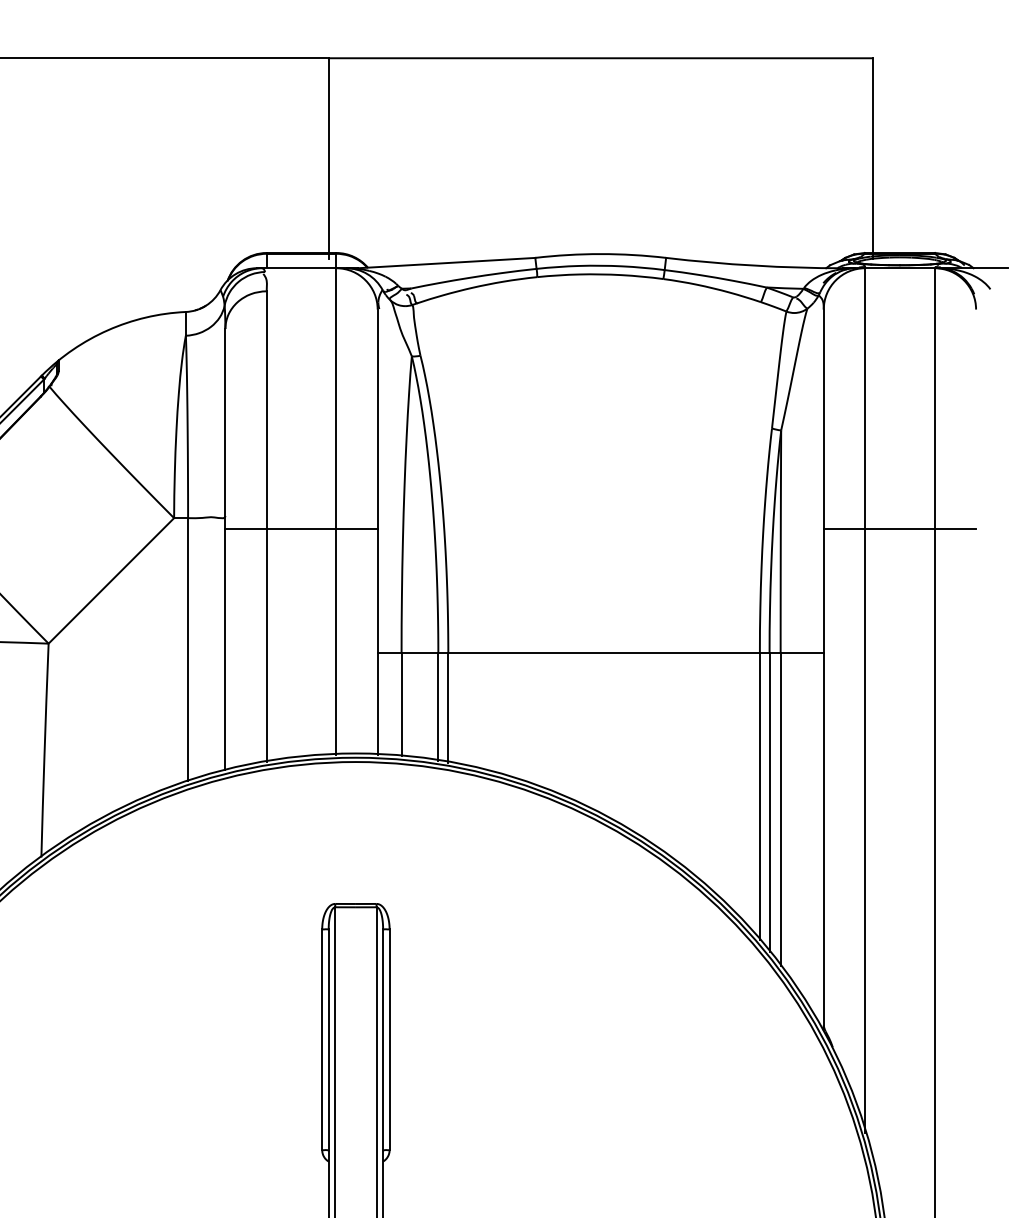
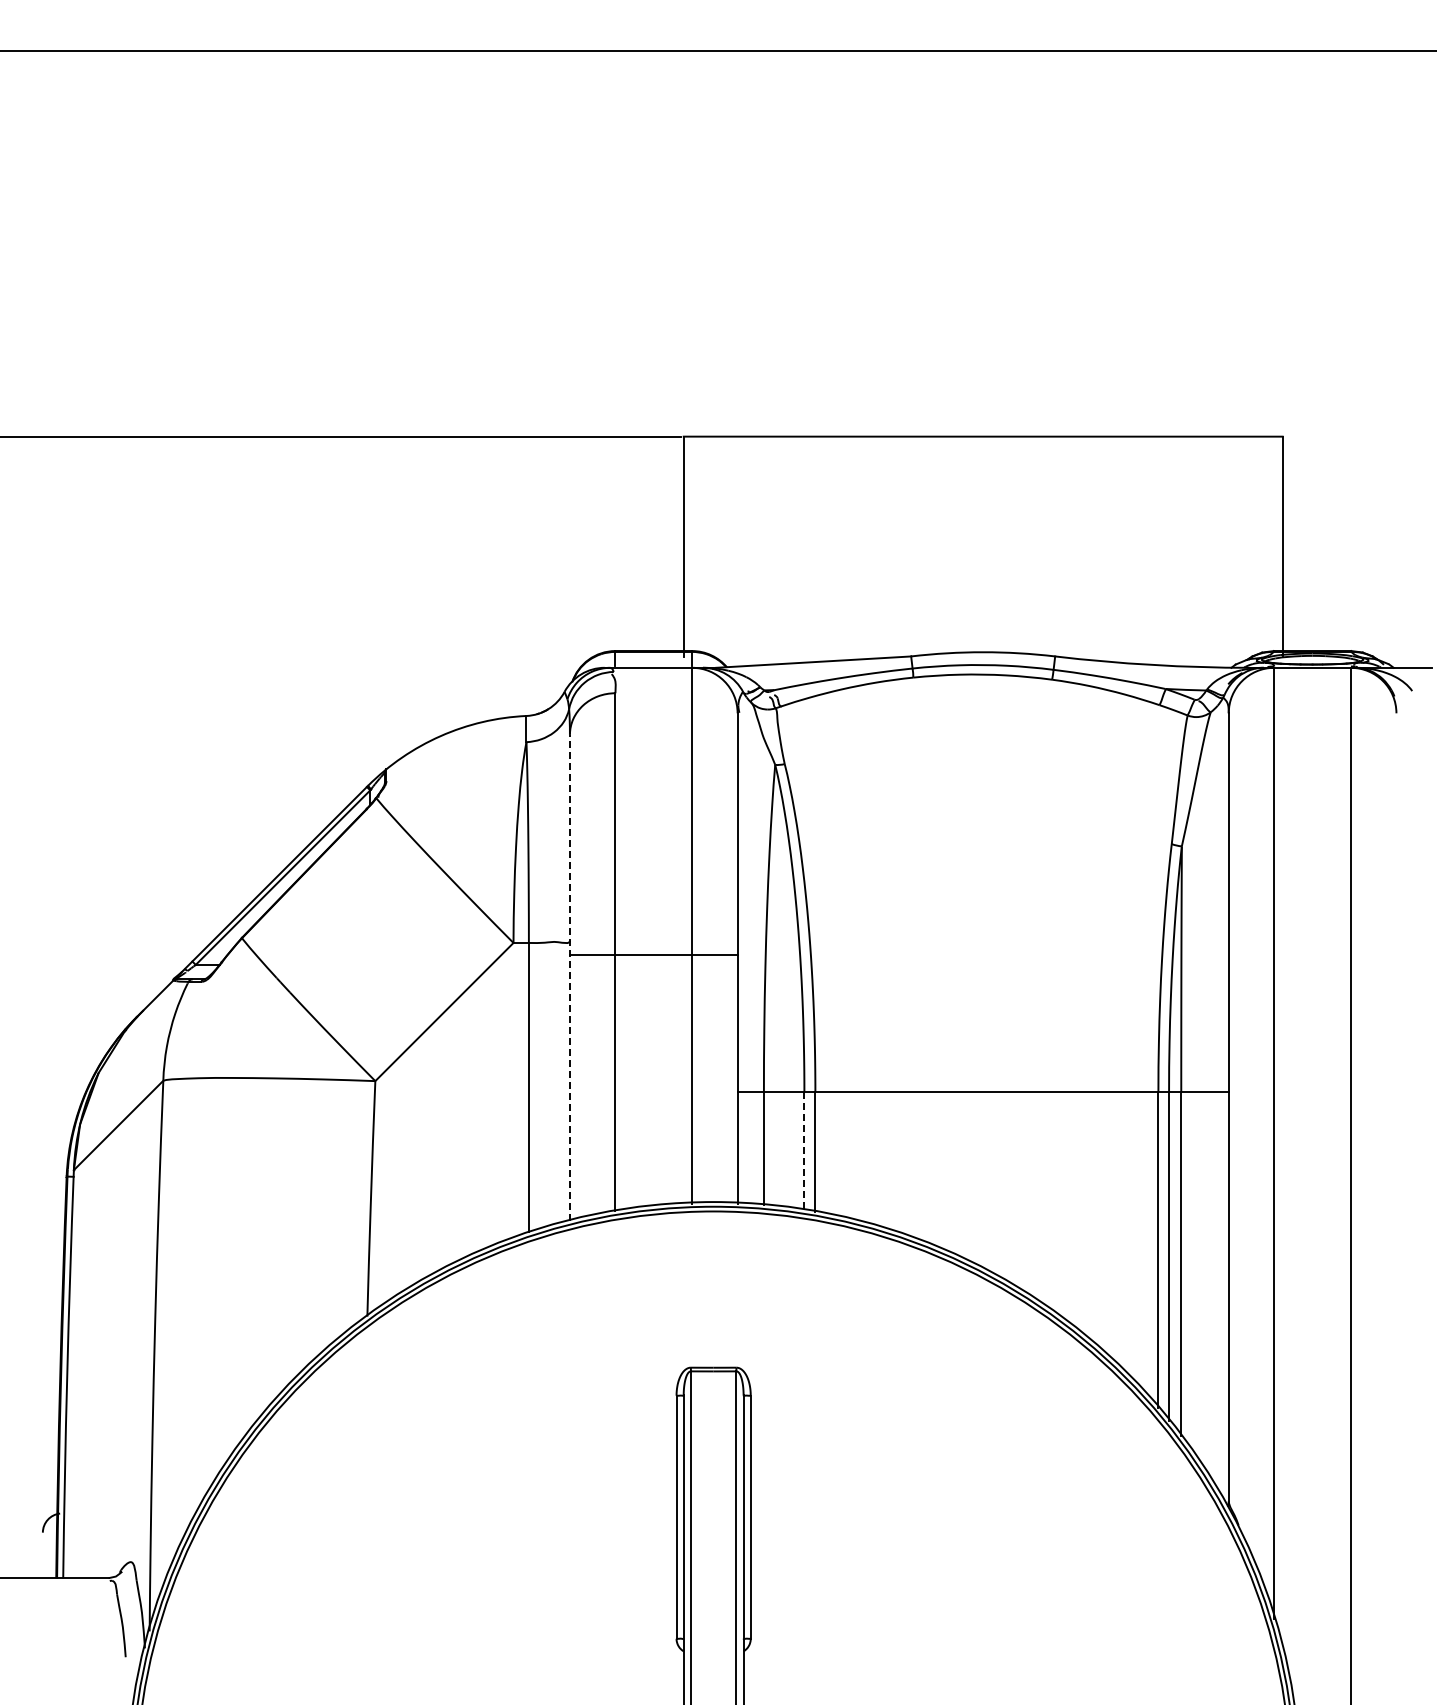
line: (899, 529) -> (1312, 955), removed
line: (224, 549) -> (569, 977), solid -> dashed
line: (438, 706) -> (804, 1150), solid -> dashed

